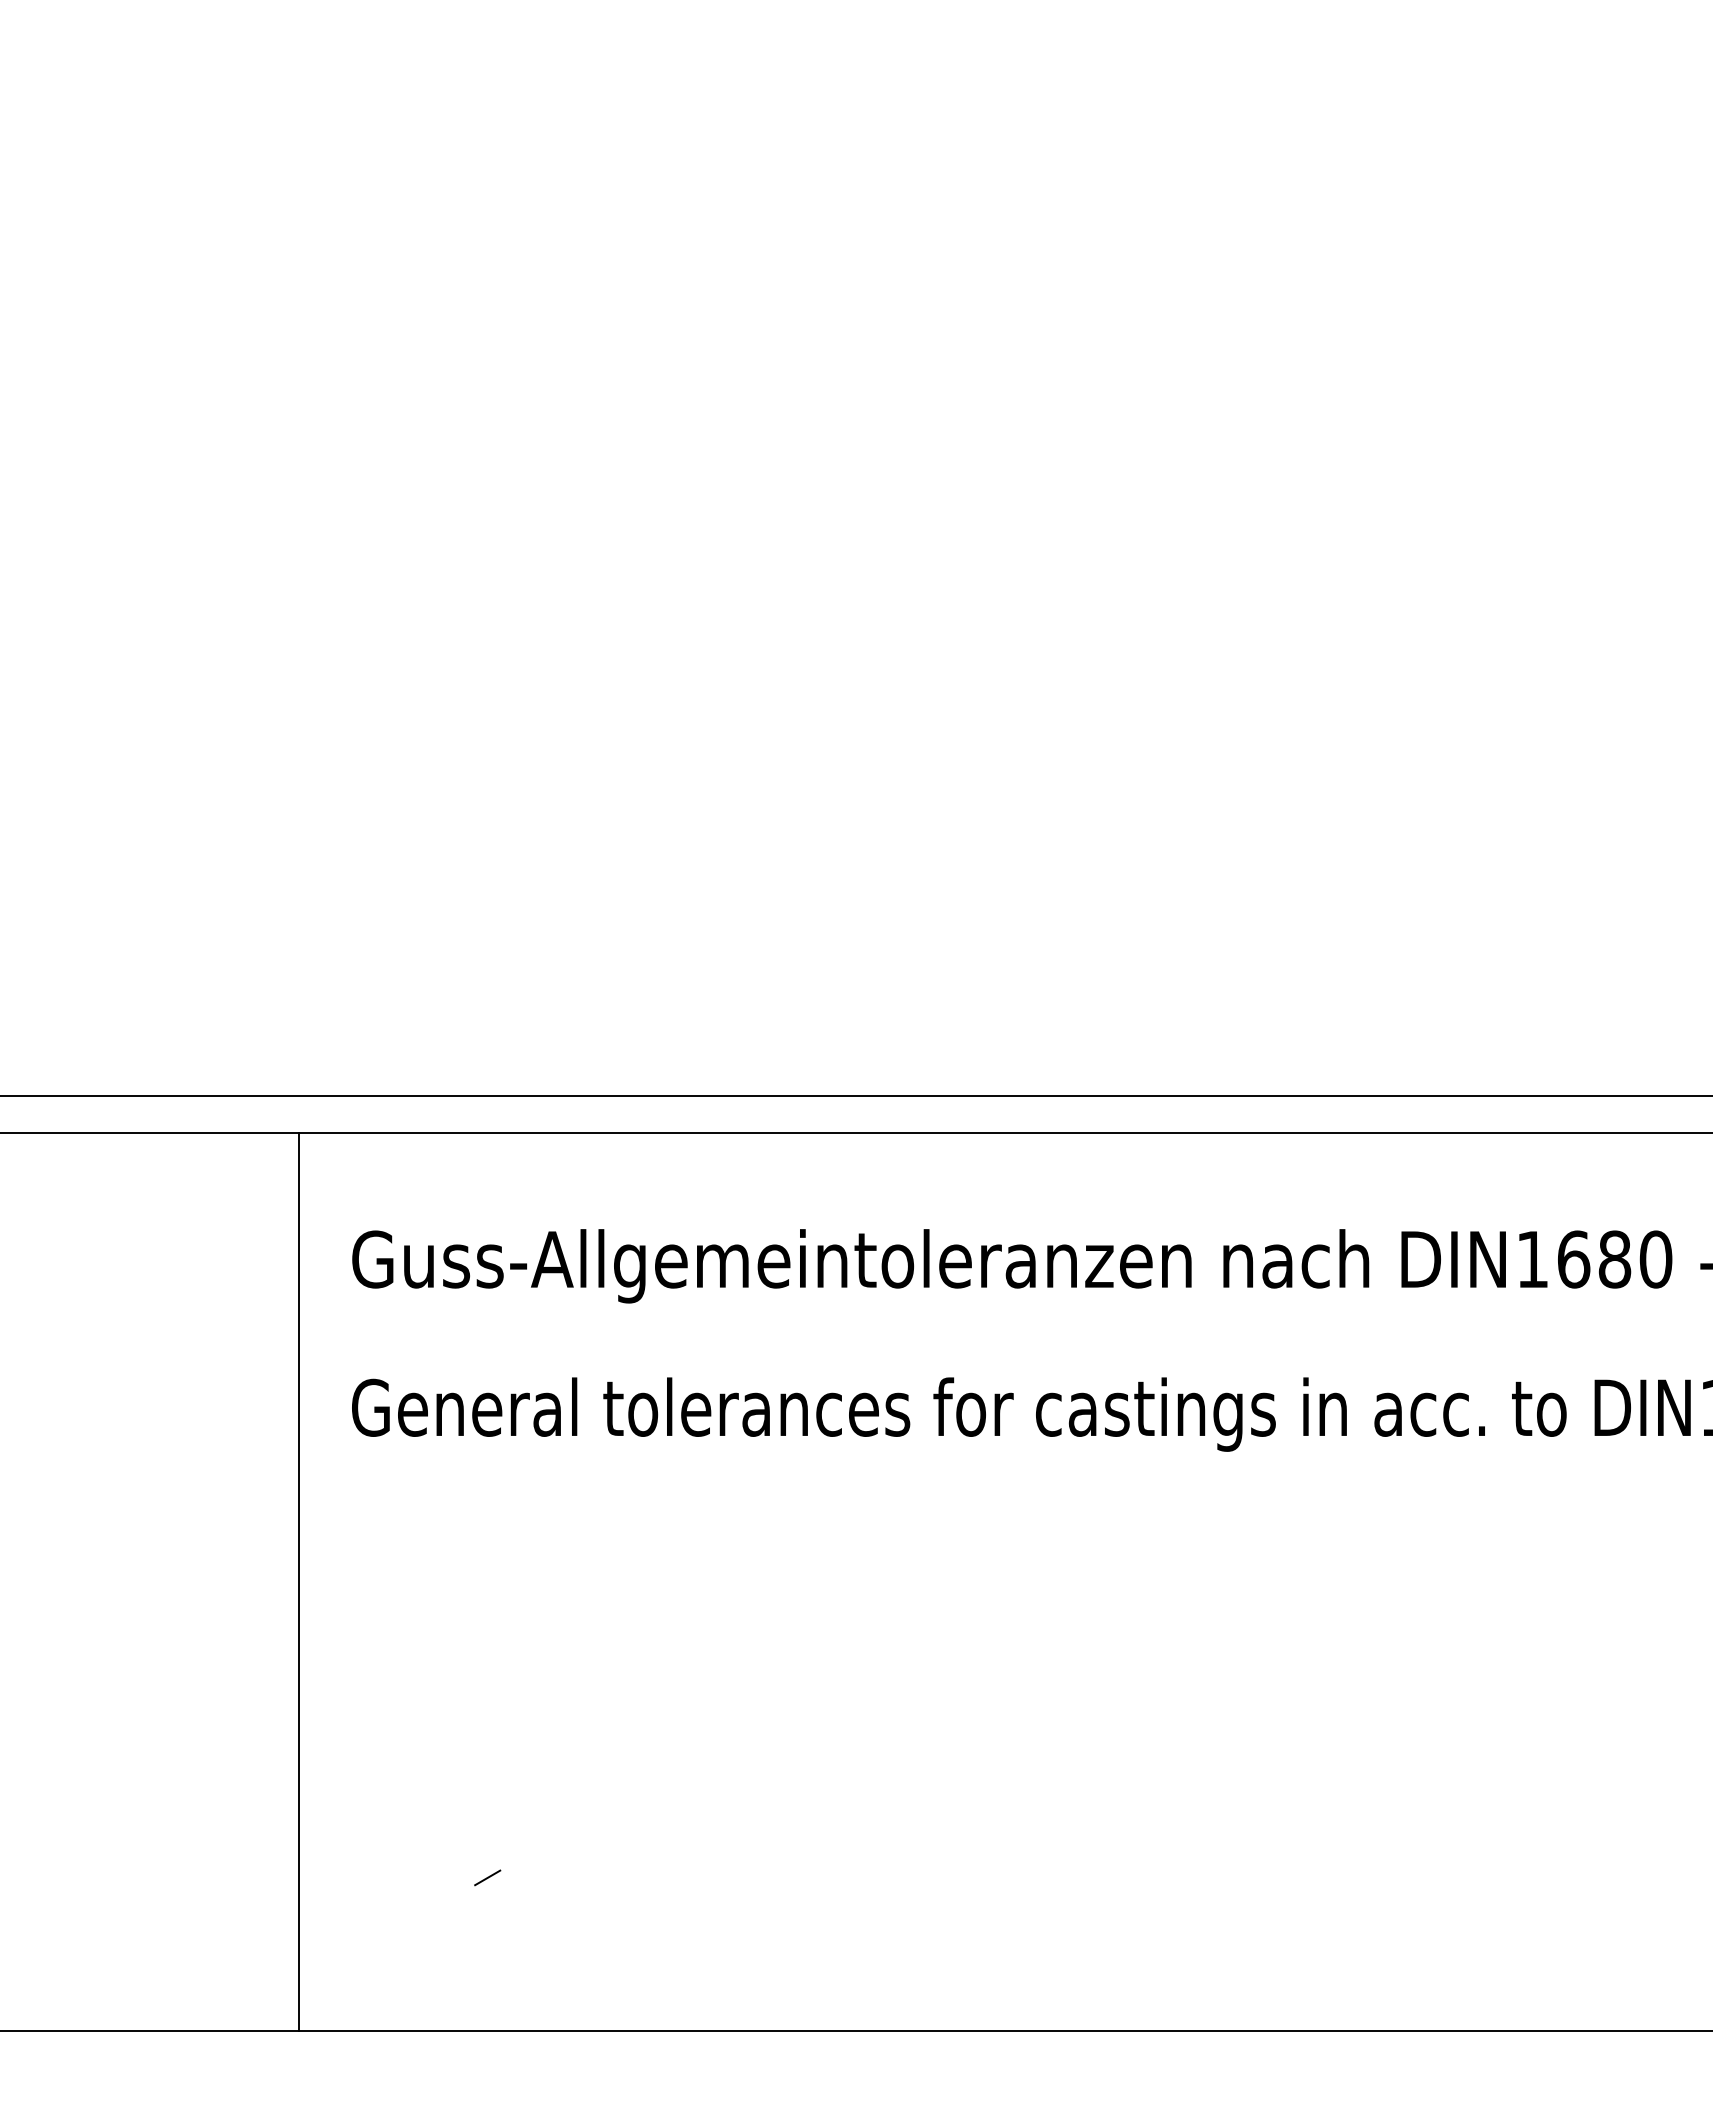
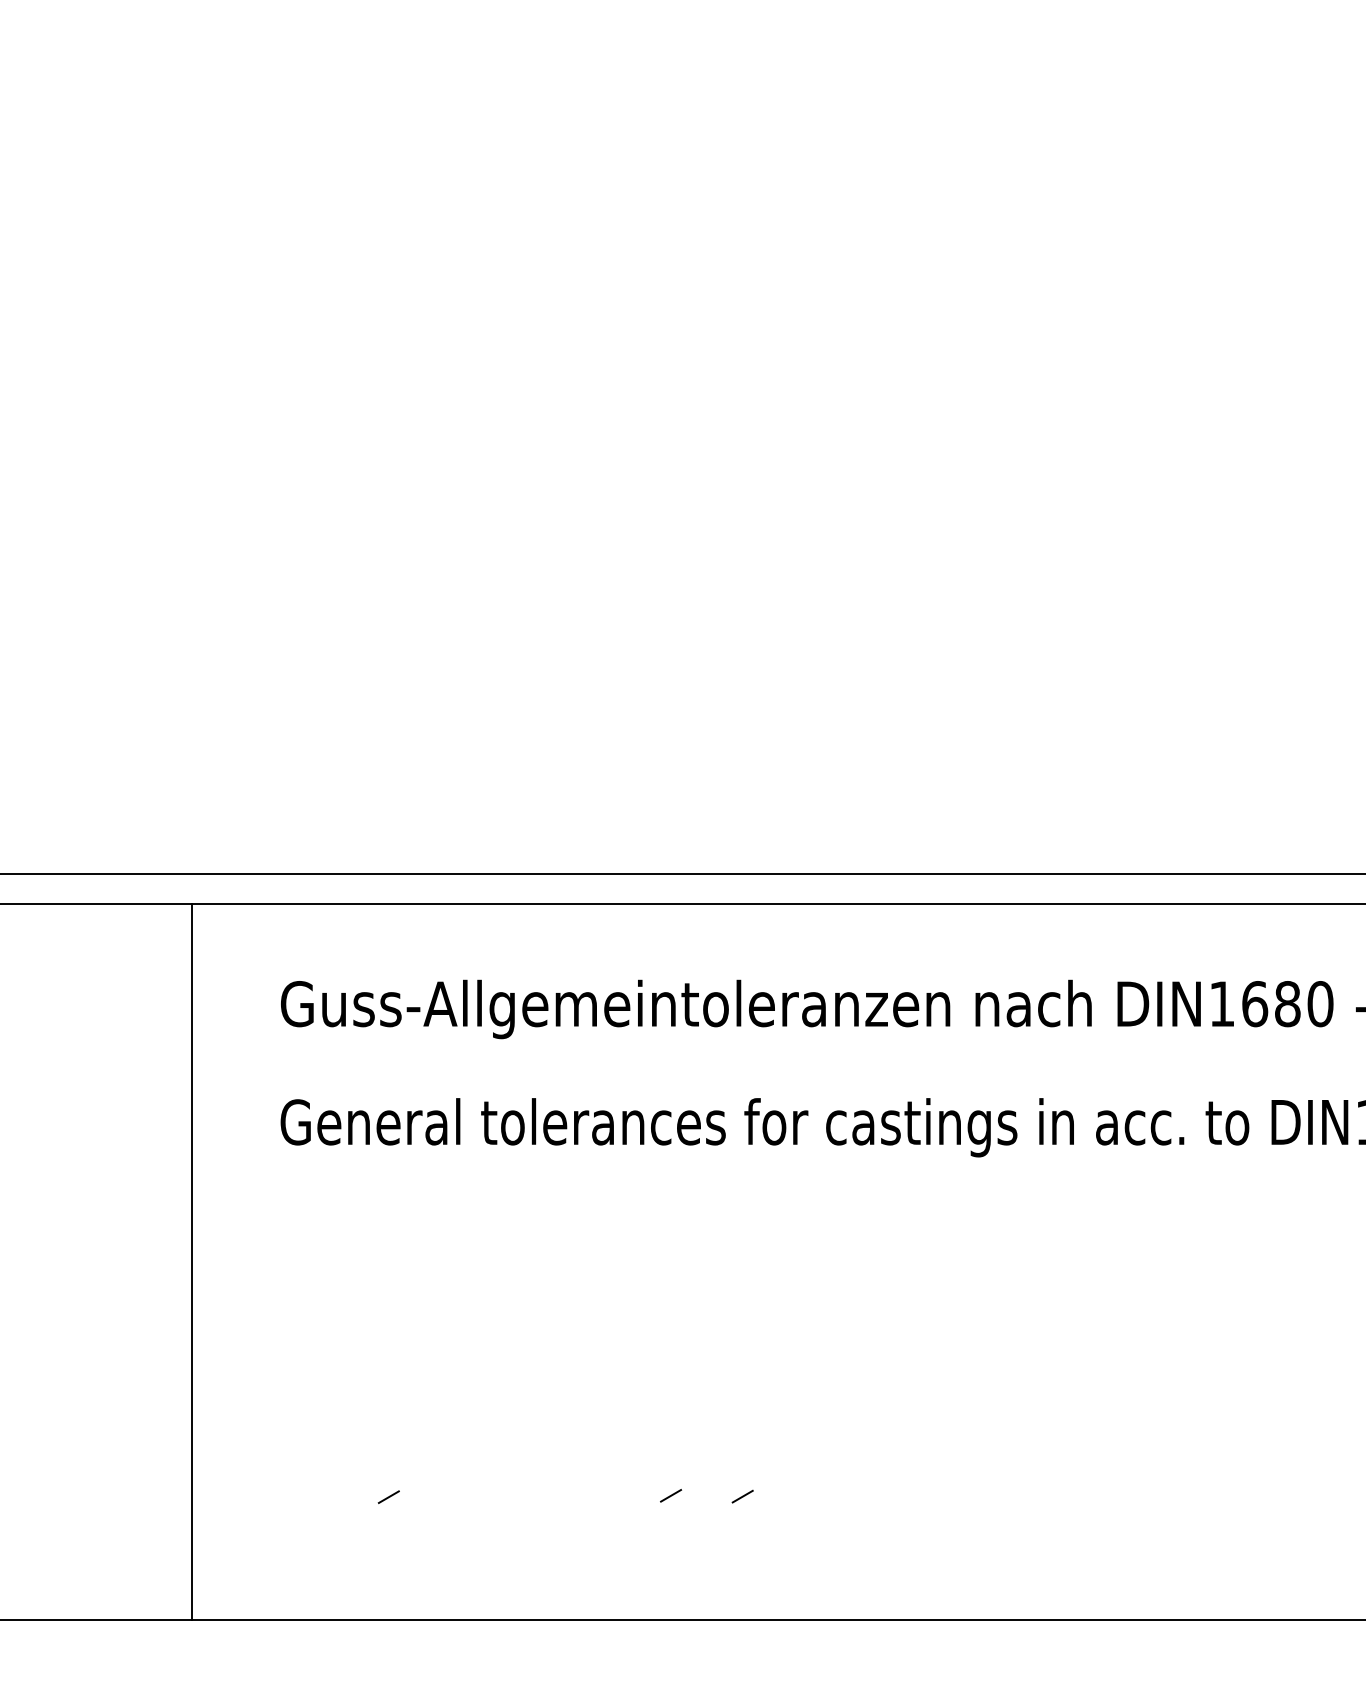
line: (299, 1582) -> (192, 1261), moved
line: (841, 1875) -> (671, 1495), added
line: (930, 1876) -> (742, 1496), added

